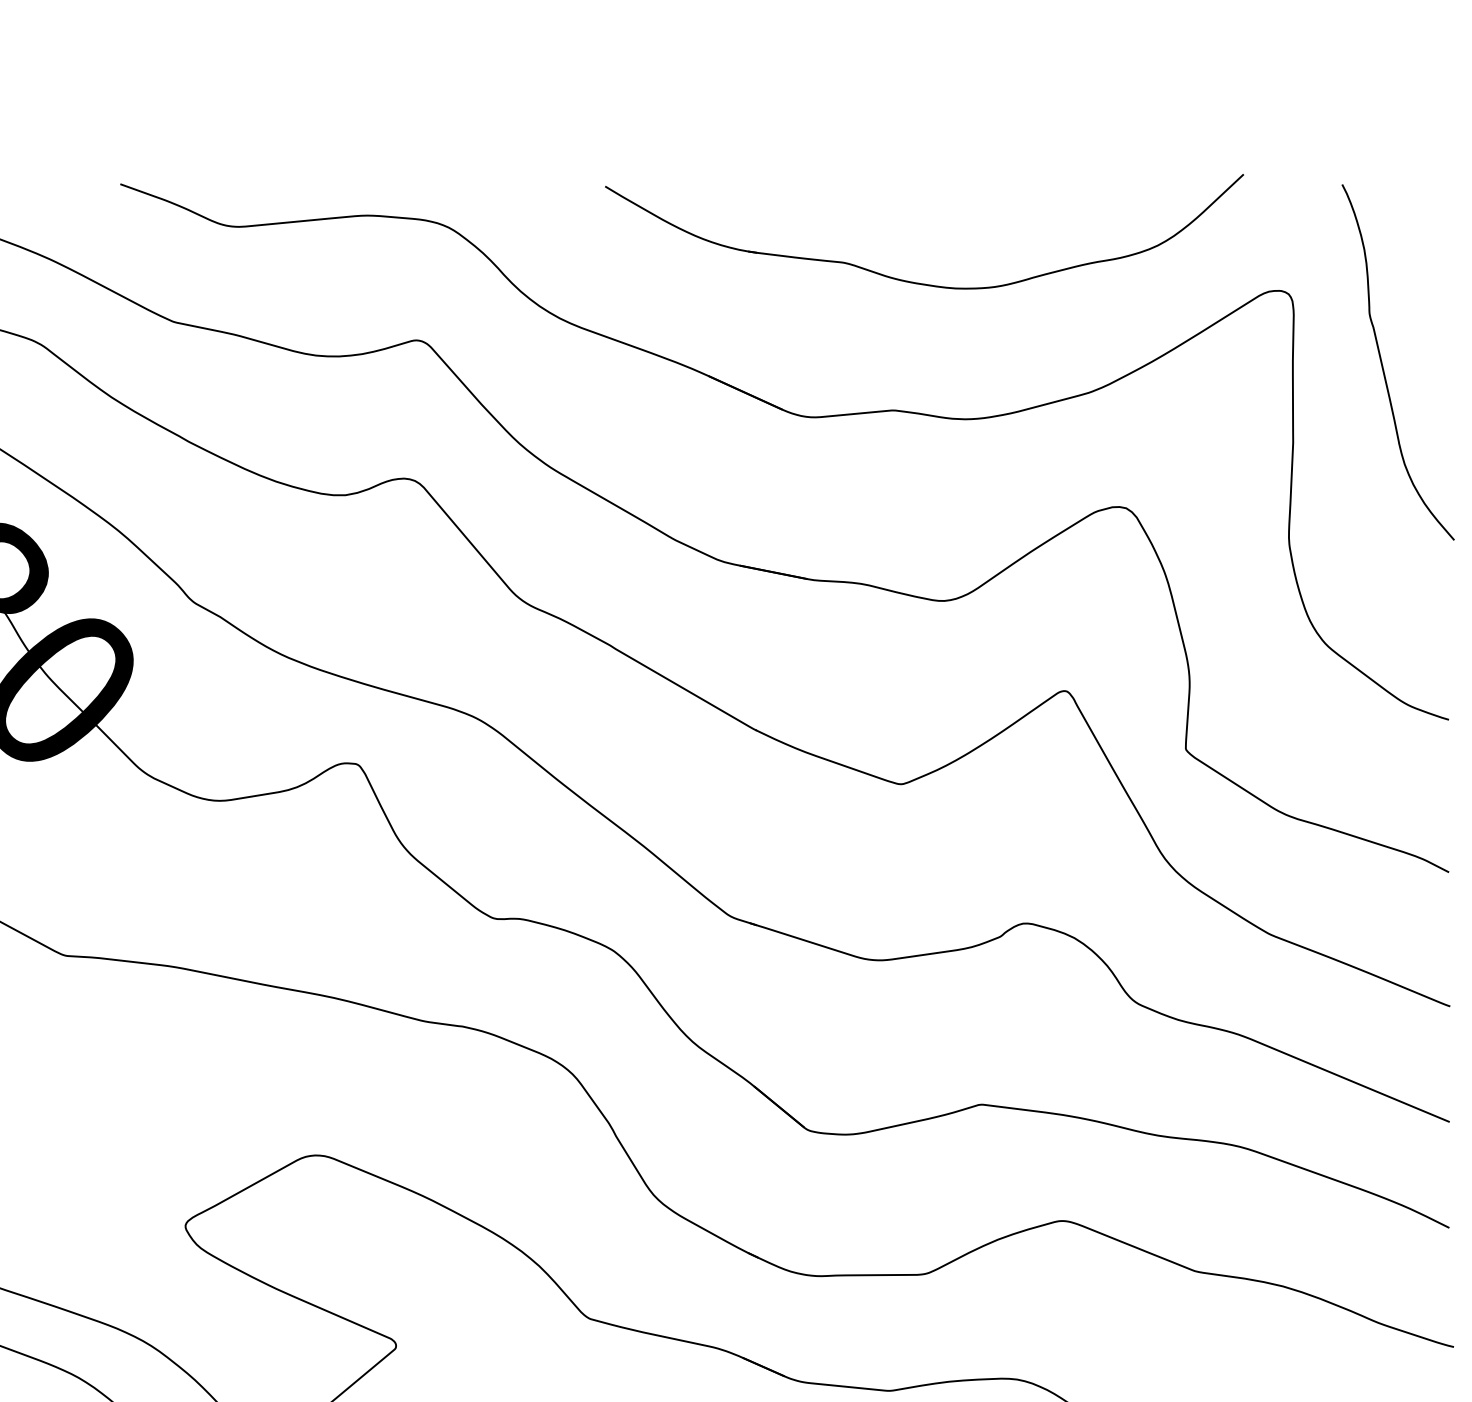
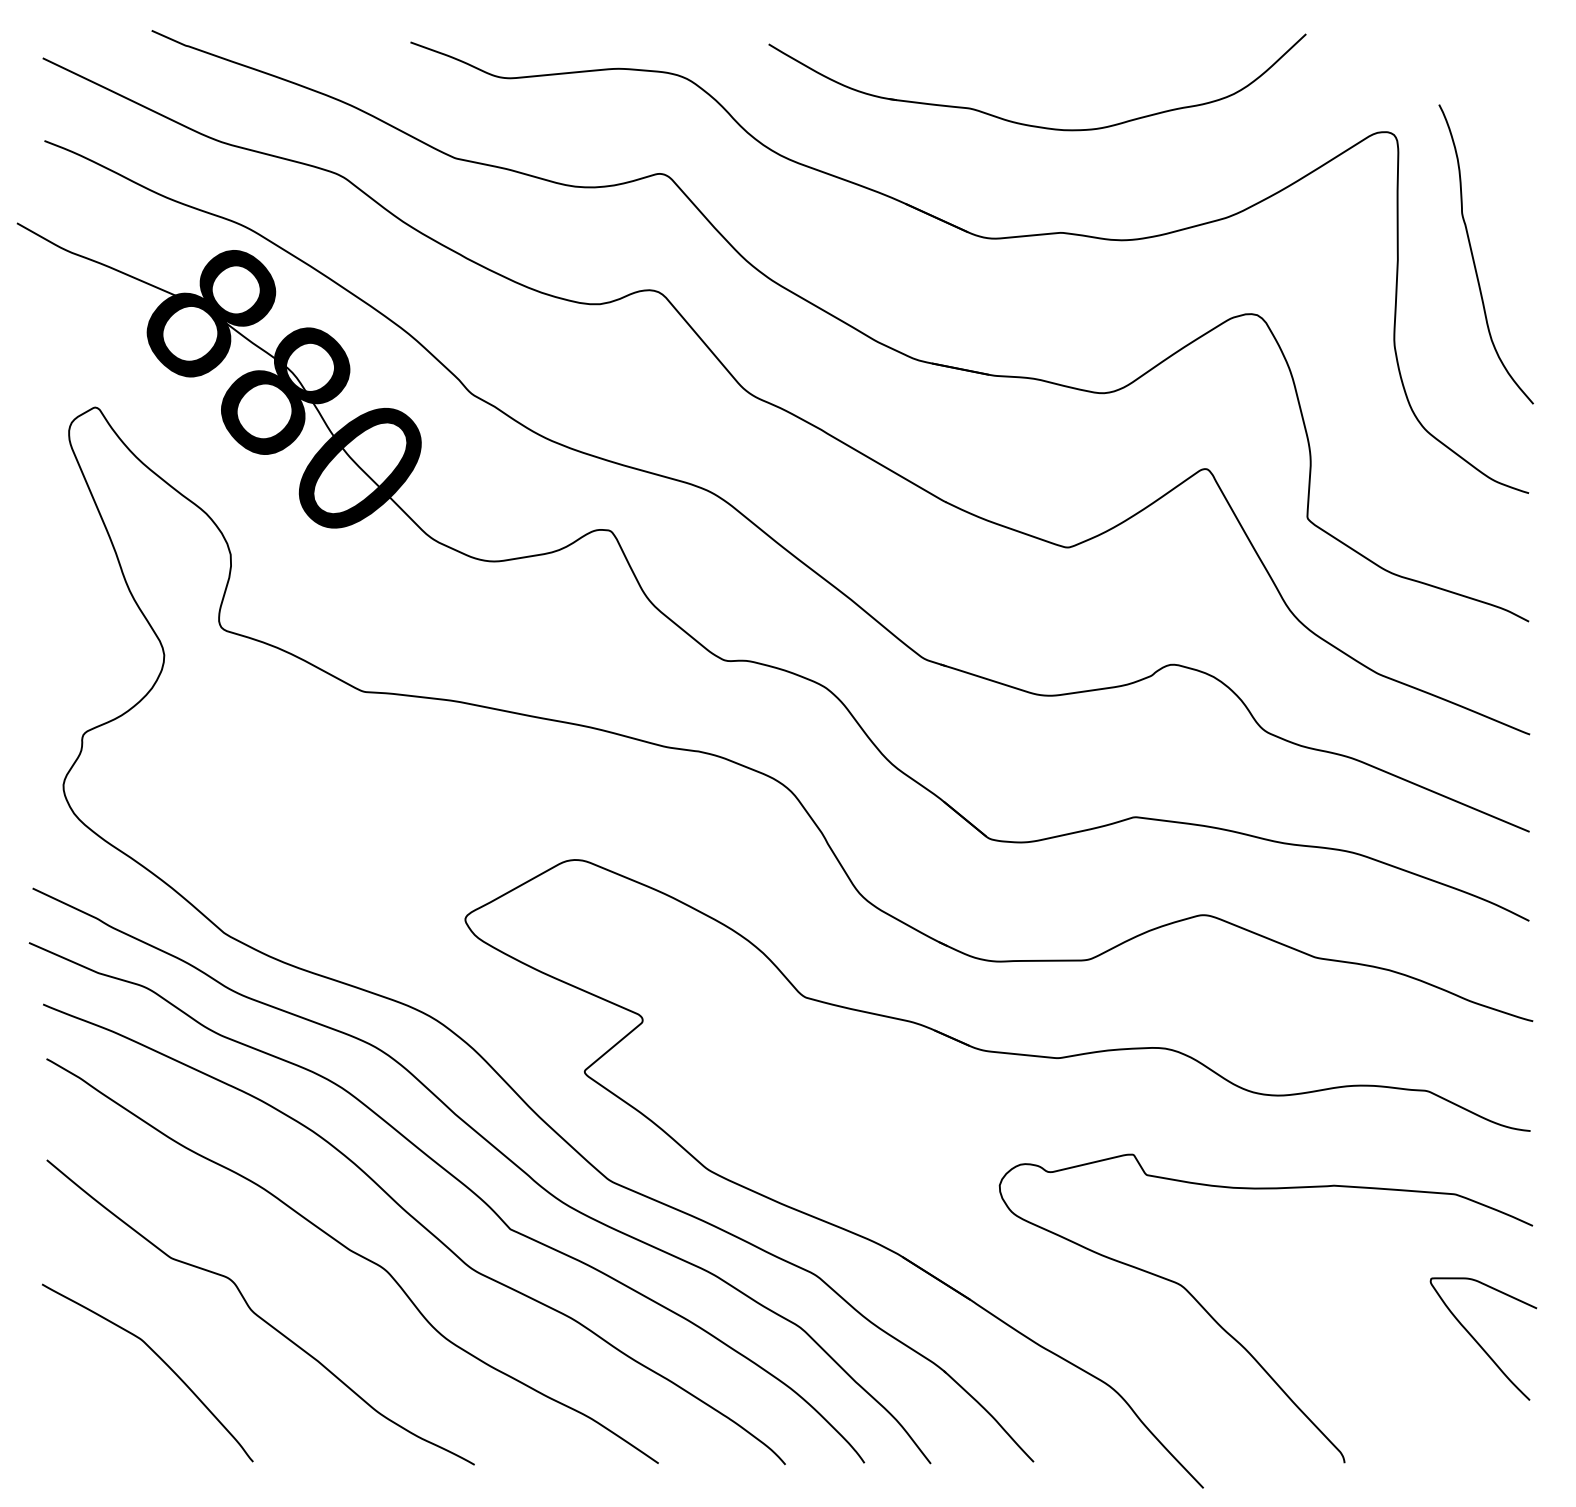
part: (916, 281) -> (1030, 124), moved
curve: (1383, 362) -> (1473, 254), moved

